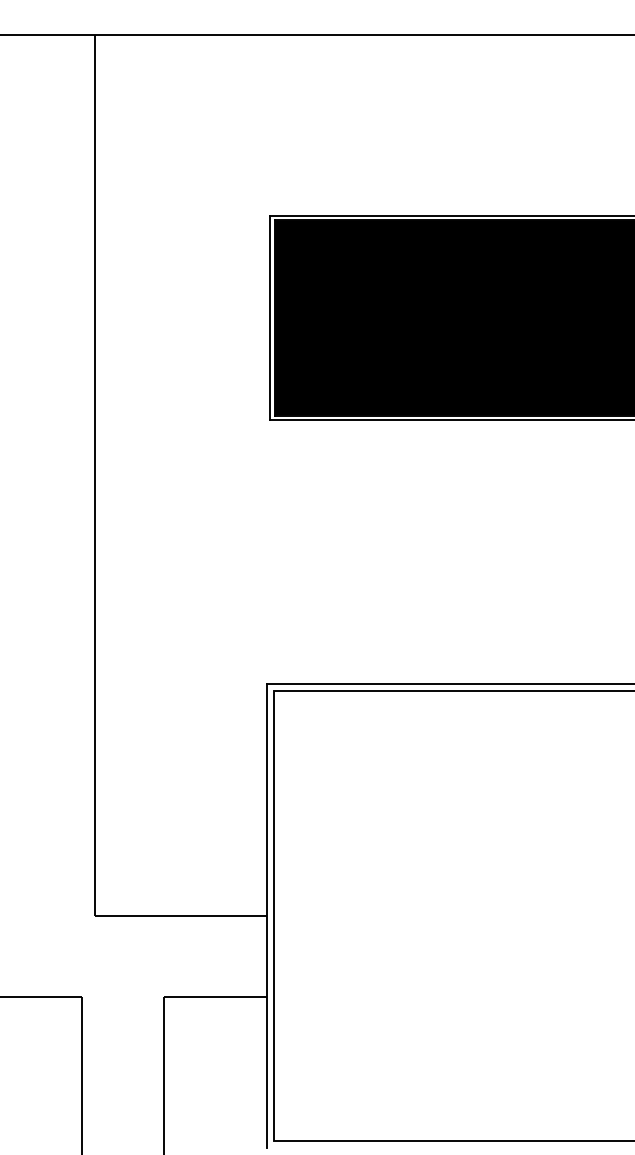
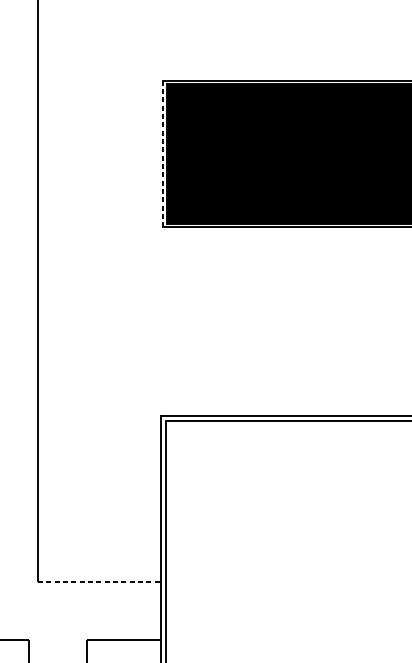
line: (270, 317) -> (163, 153), solid -> dashed
line: (180, 916) -> (99, 582), solid -> dashed

